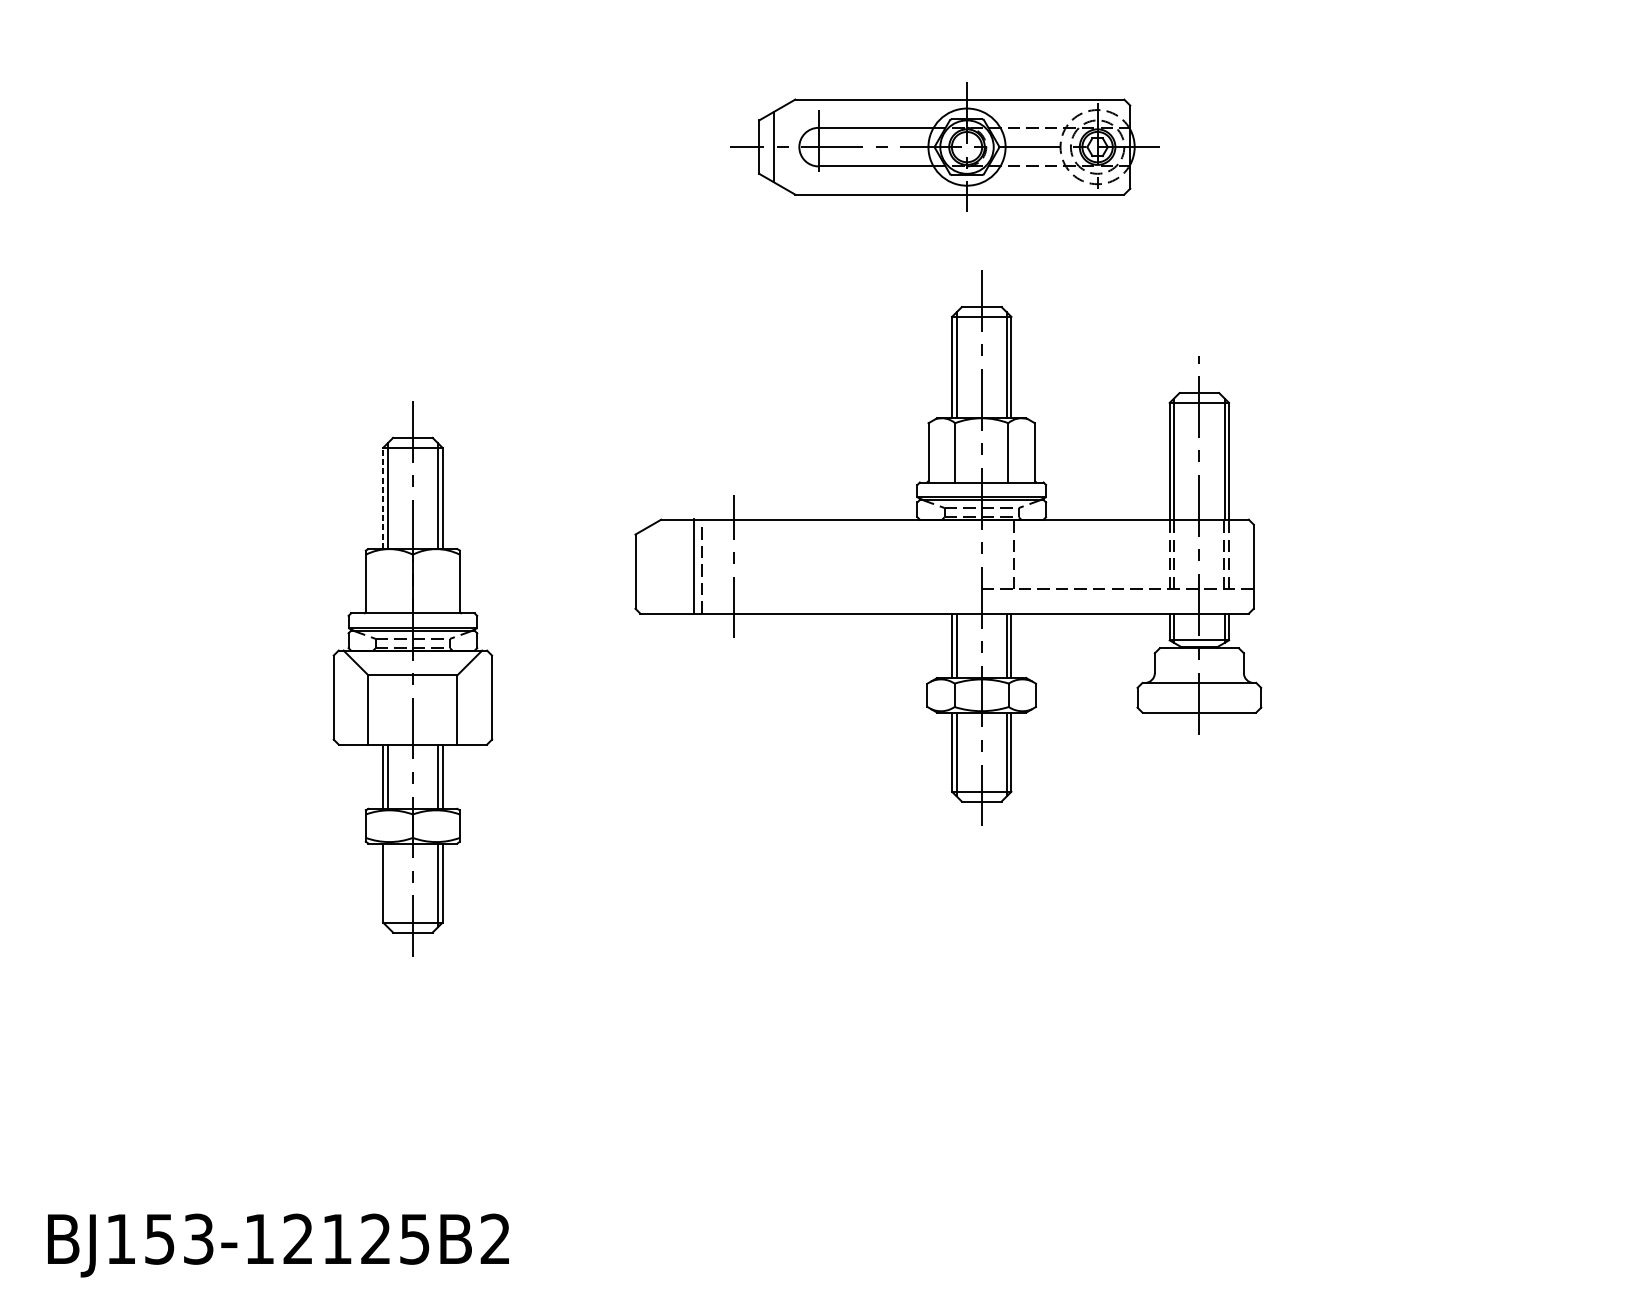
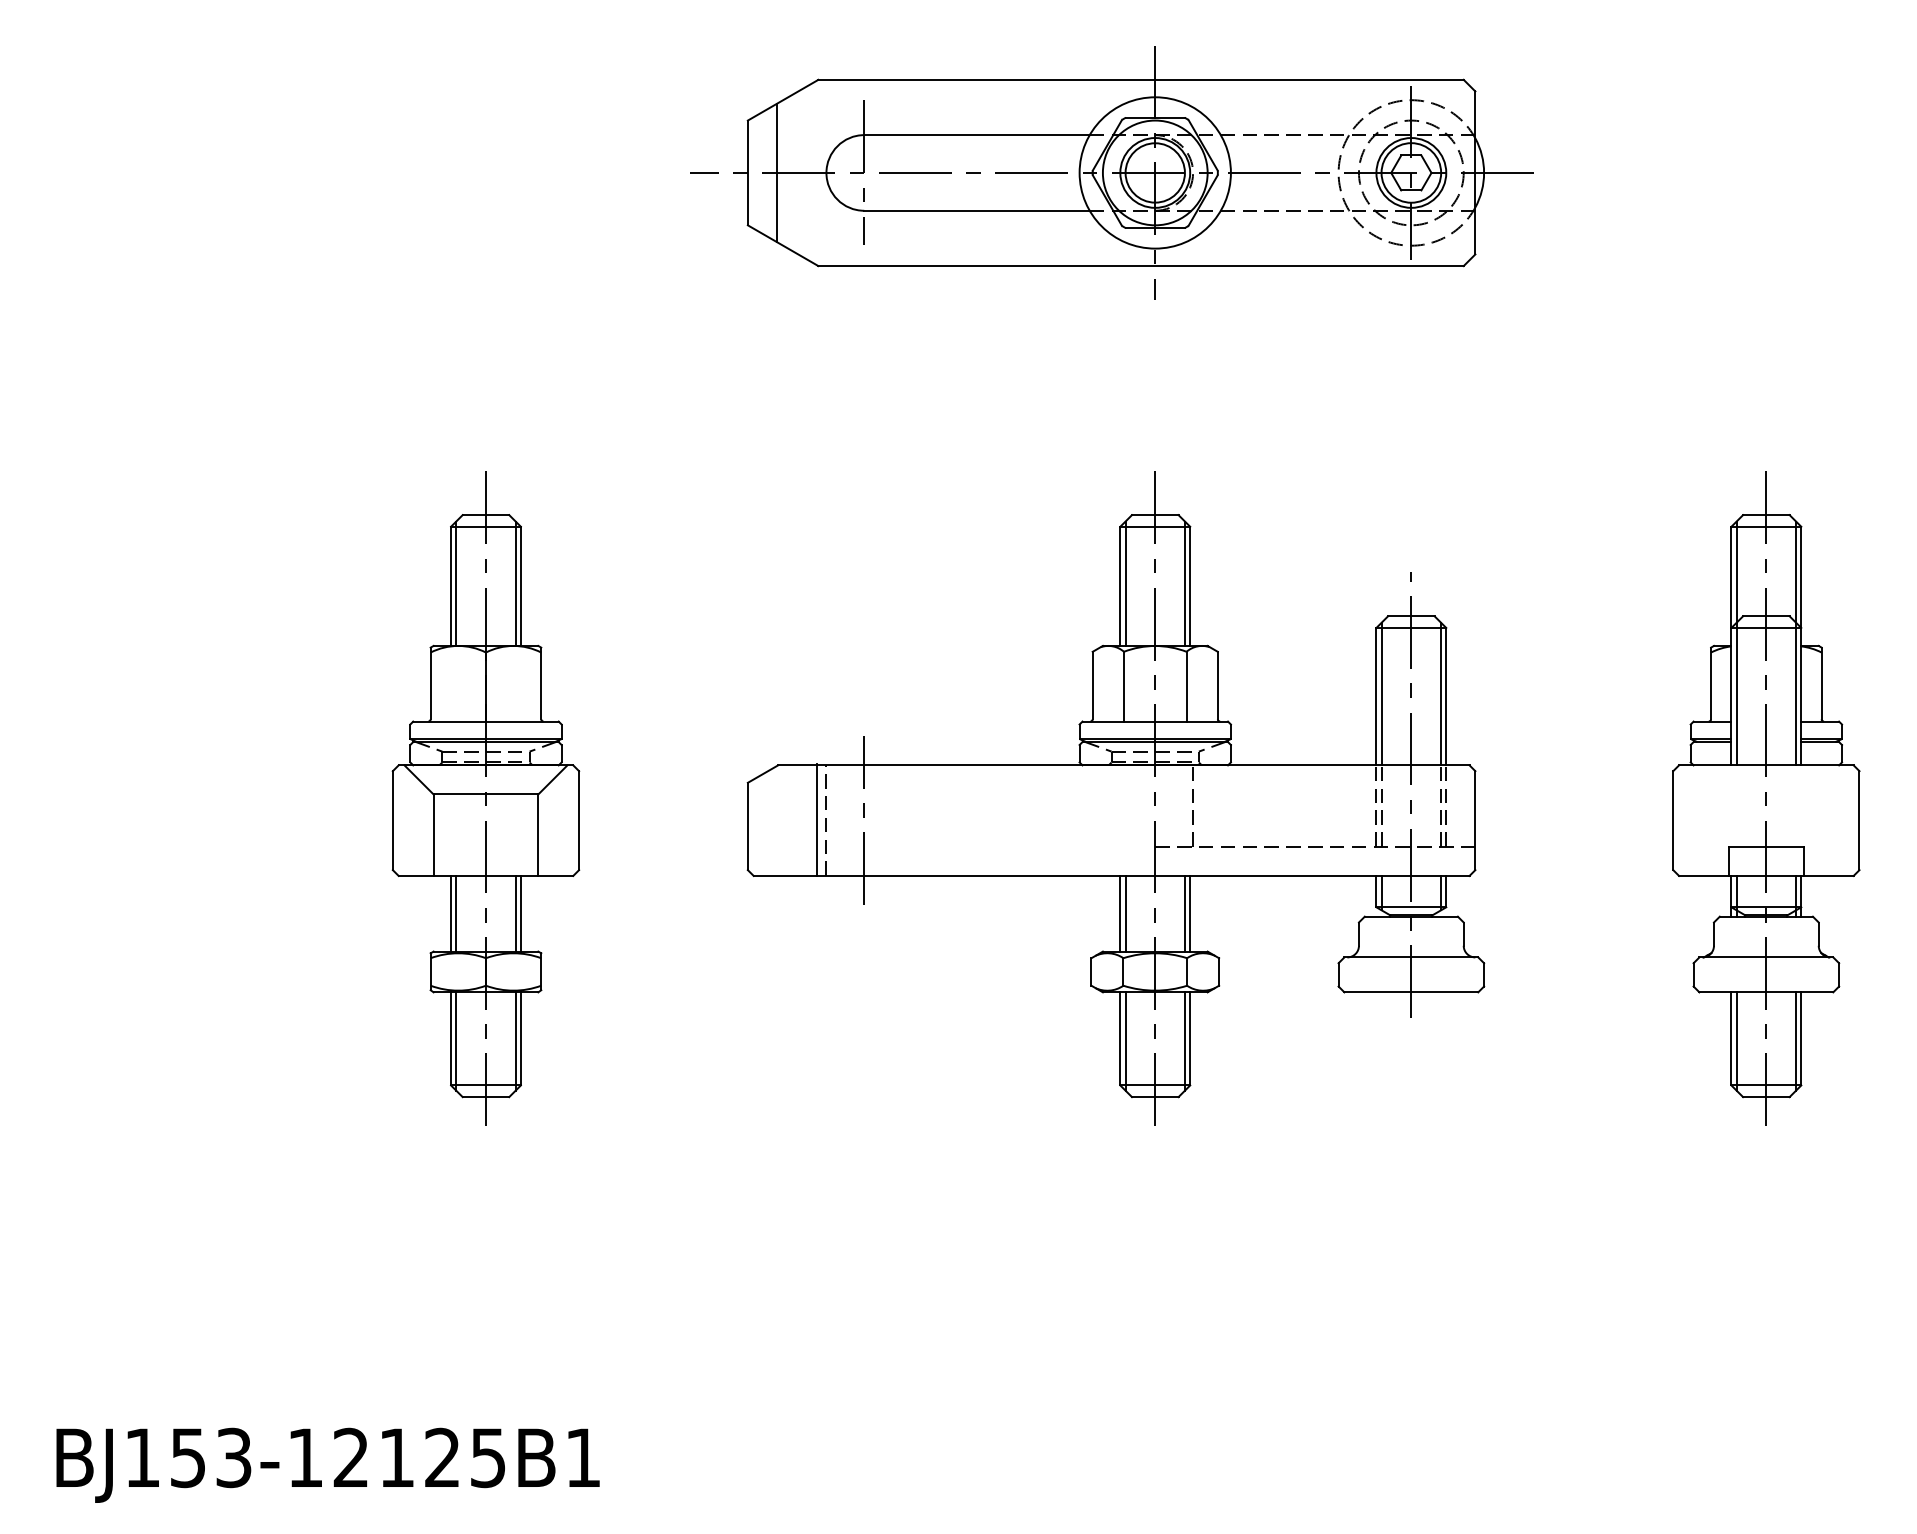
part: (944, 146) -> (1111, 172), size x1.67
line: (383, 498) -> (451, 586), dashed -> solid
part: (947, 547) -> (1115, 798), moved
part: (1501, 678) -> (1766, 798), added
line: (387, 885) -> (456, 1041), added
text: (494, 1238) -> (582, 1456), BJ153-12125B2 -> BJ153-12125B1

